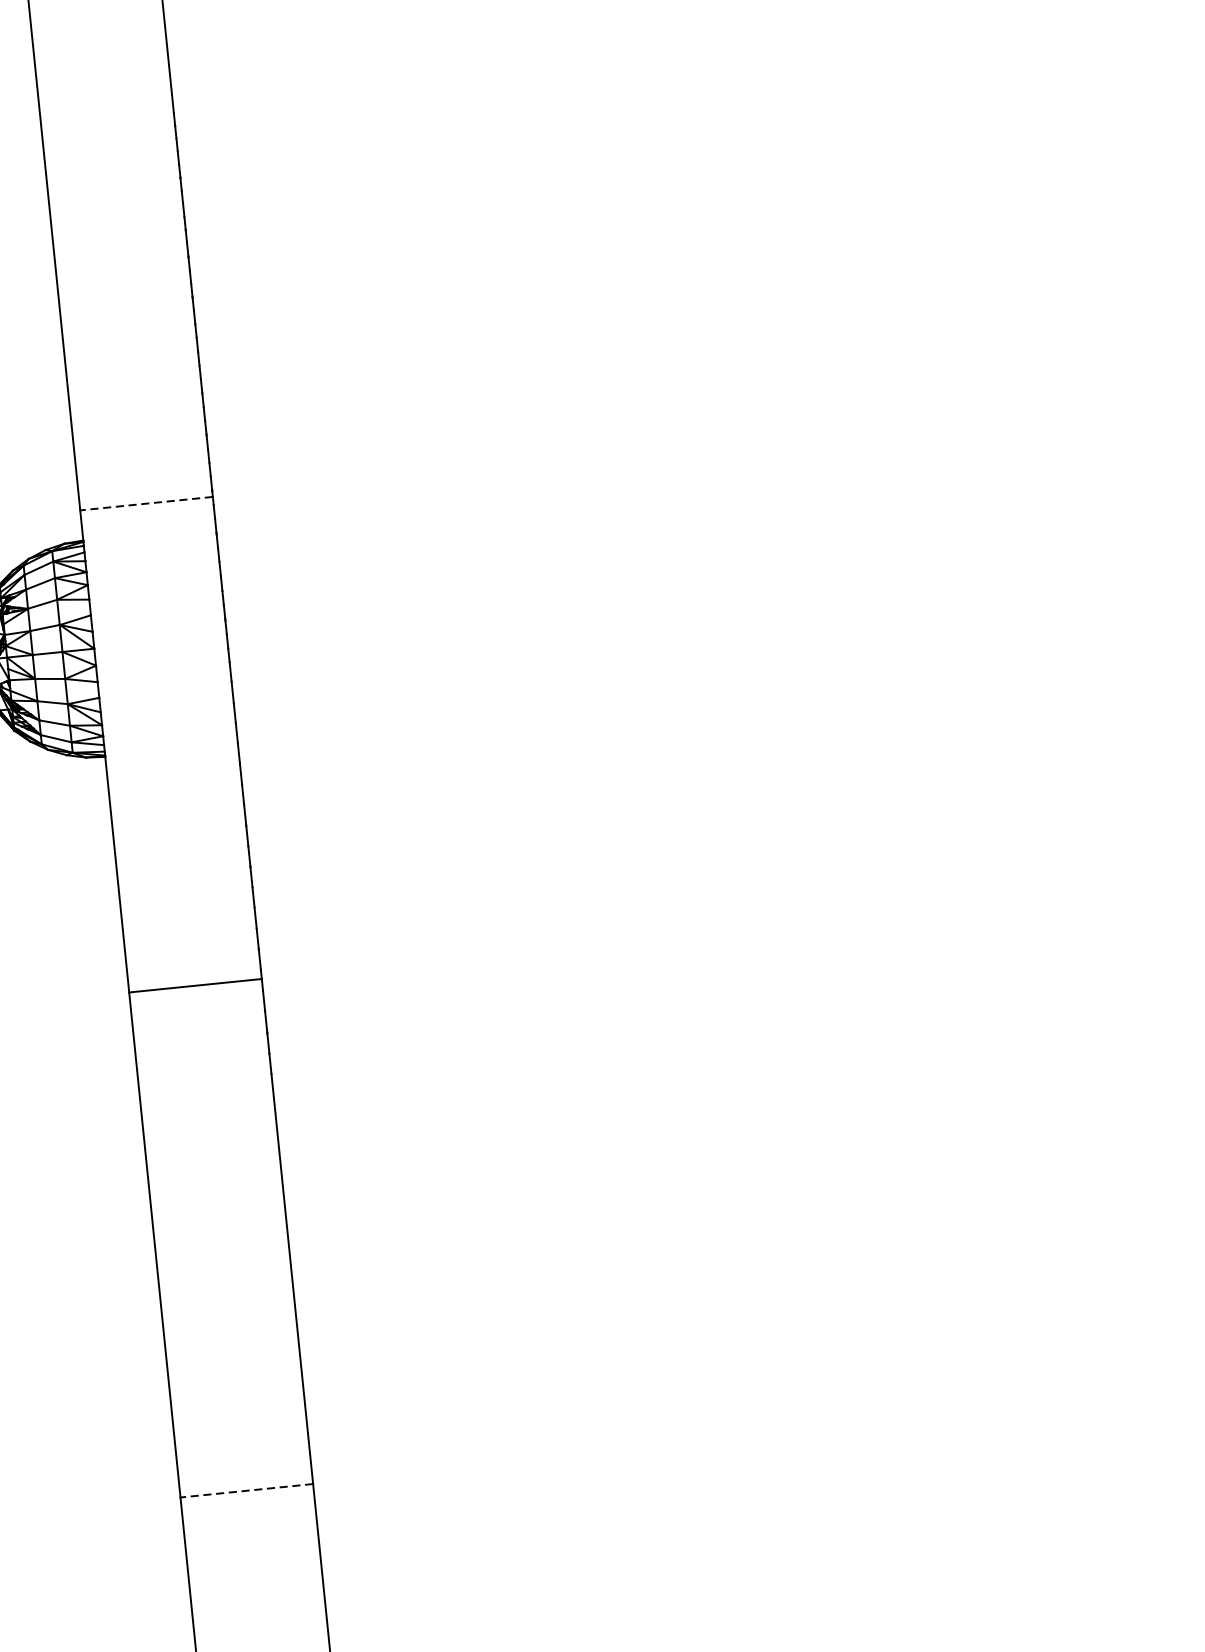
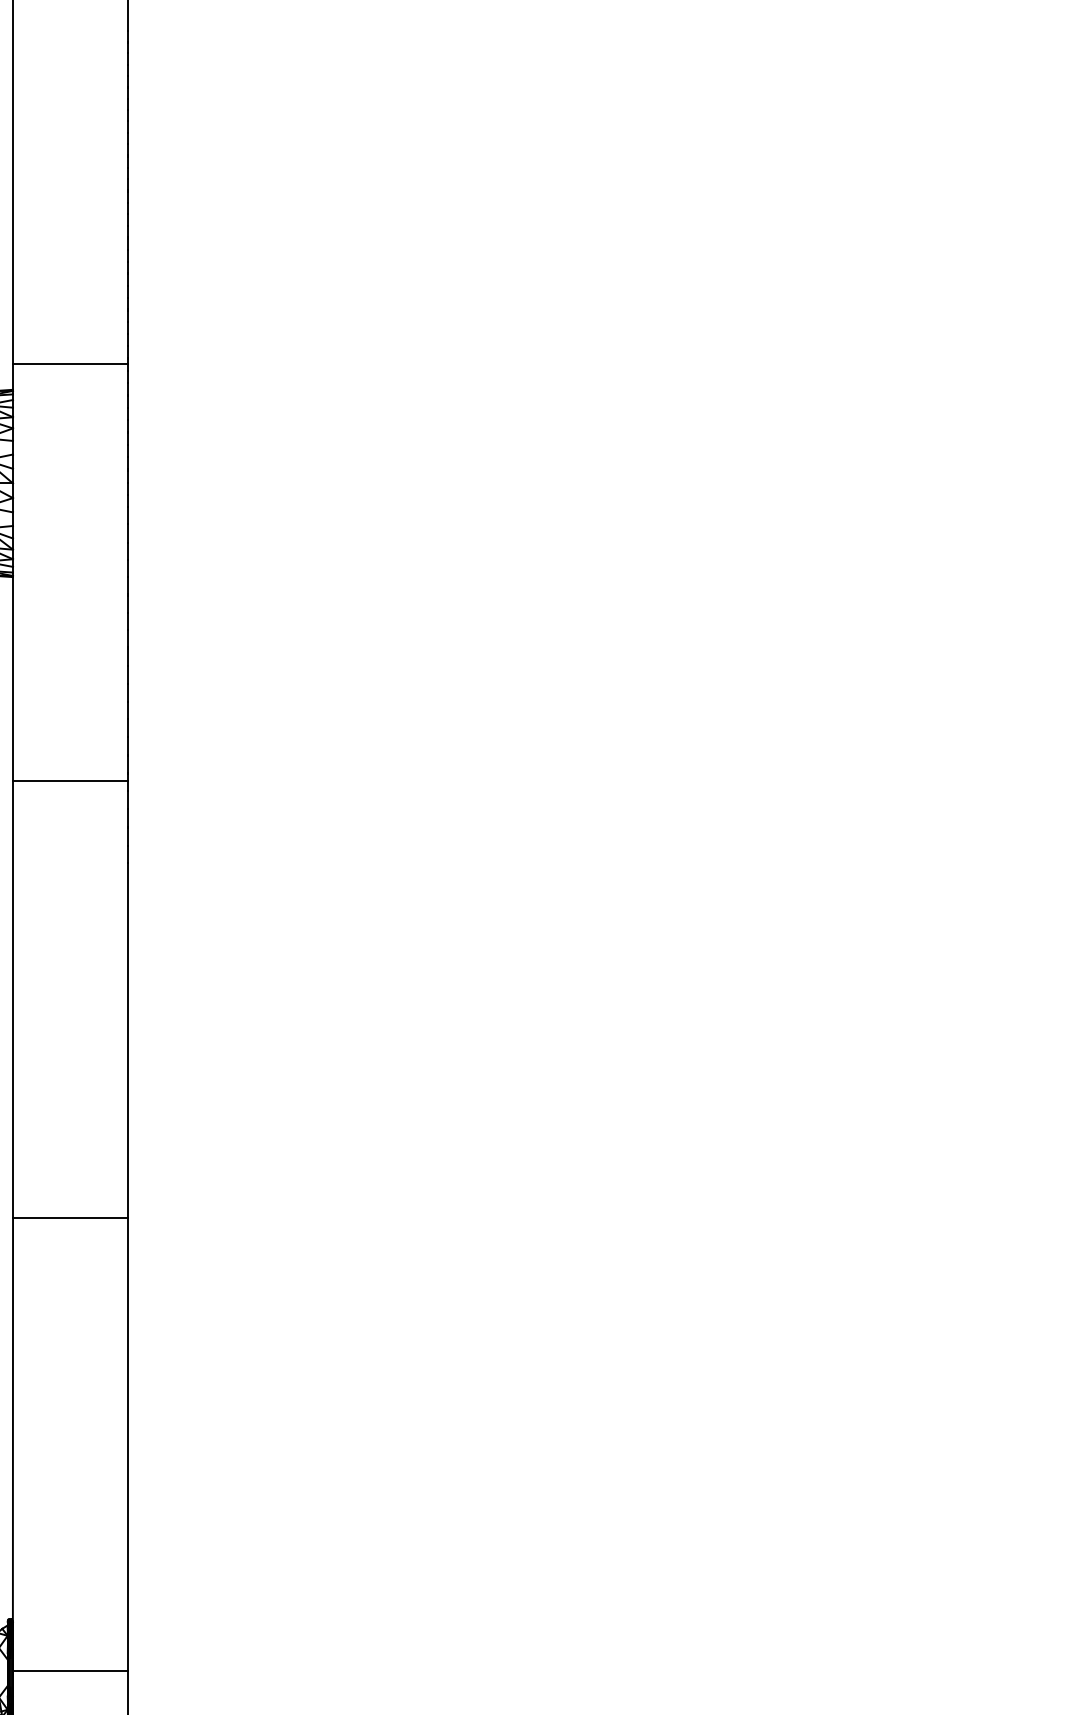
line: (145, 503) -> (69, 363), dashed -> solid
line: (245, 1491) -> (69, 1218), dashed -> solid

